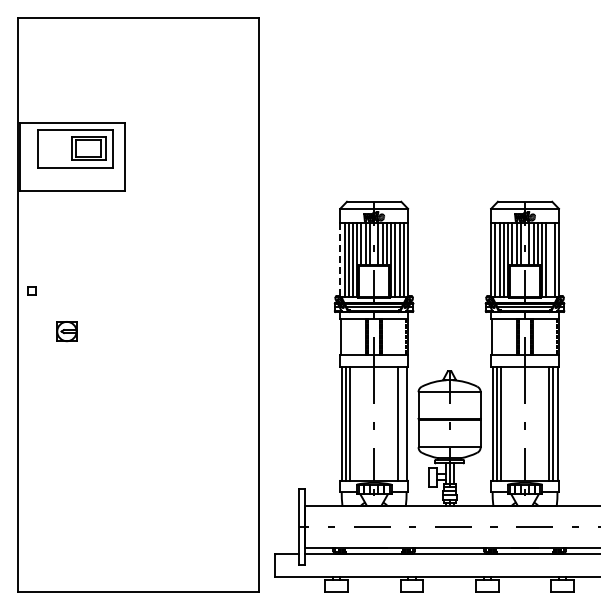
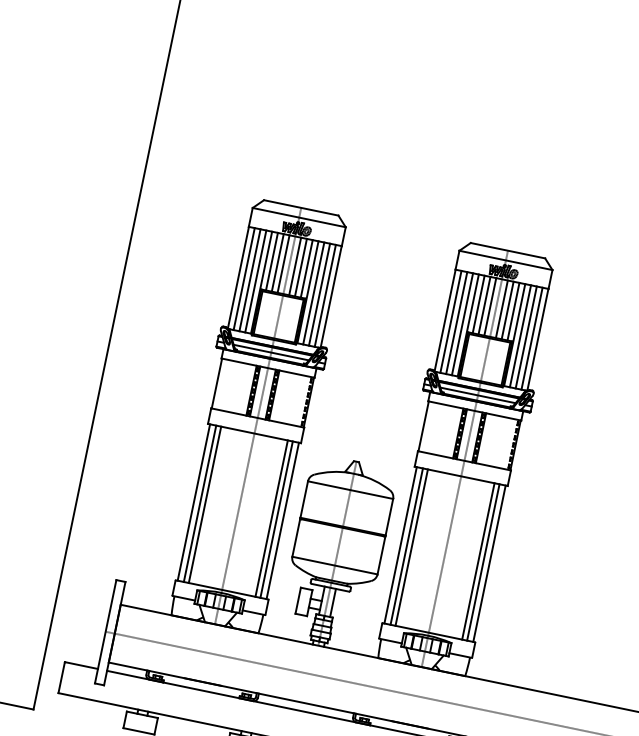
line: (550, 259) -> (526, 336), added
line: (340, 260) -> (238, 278), dashed -> solid
line: (402, 423) -> (277, 519), added

